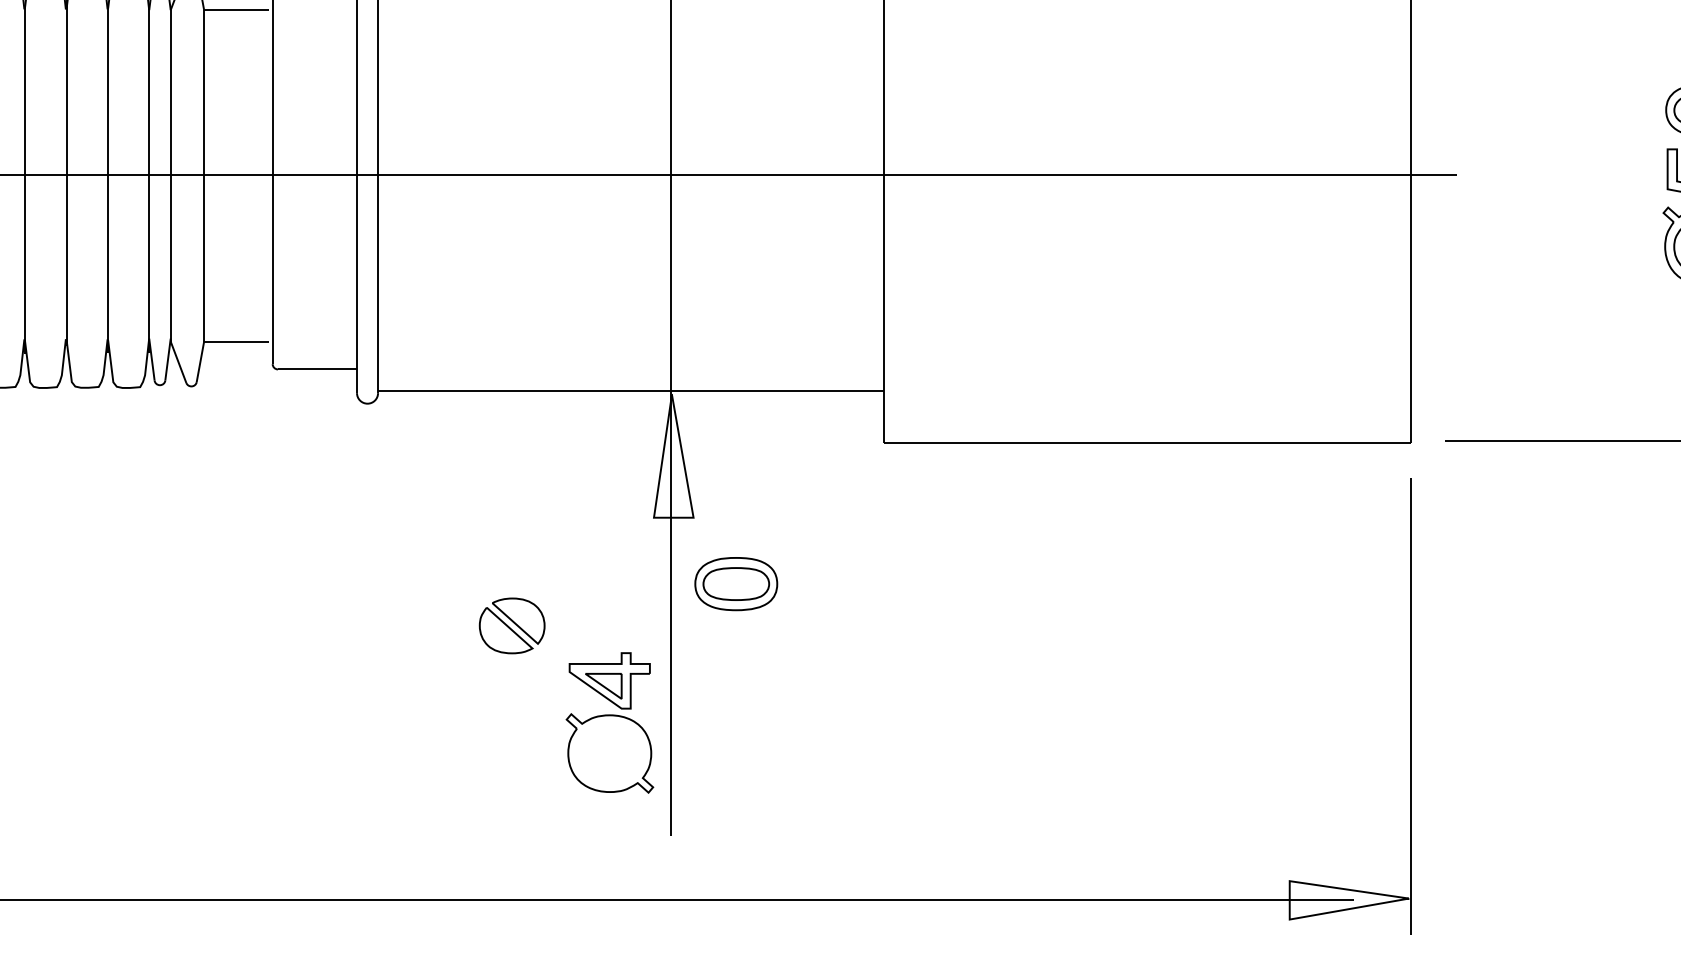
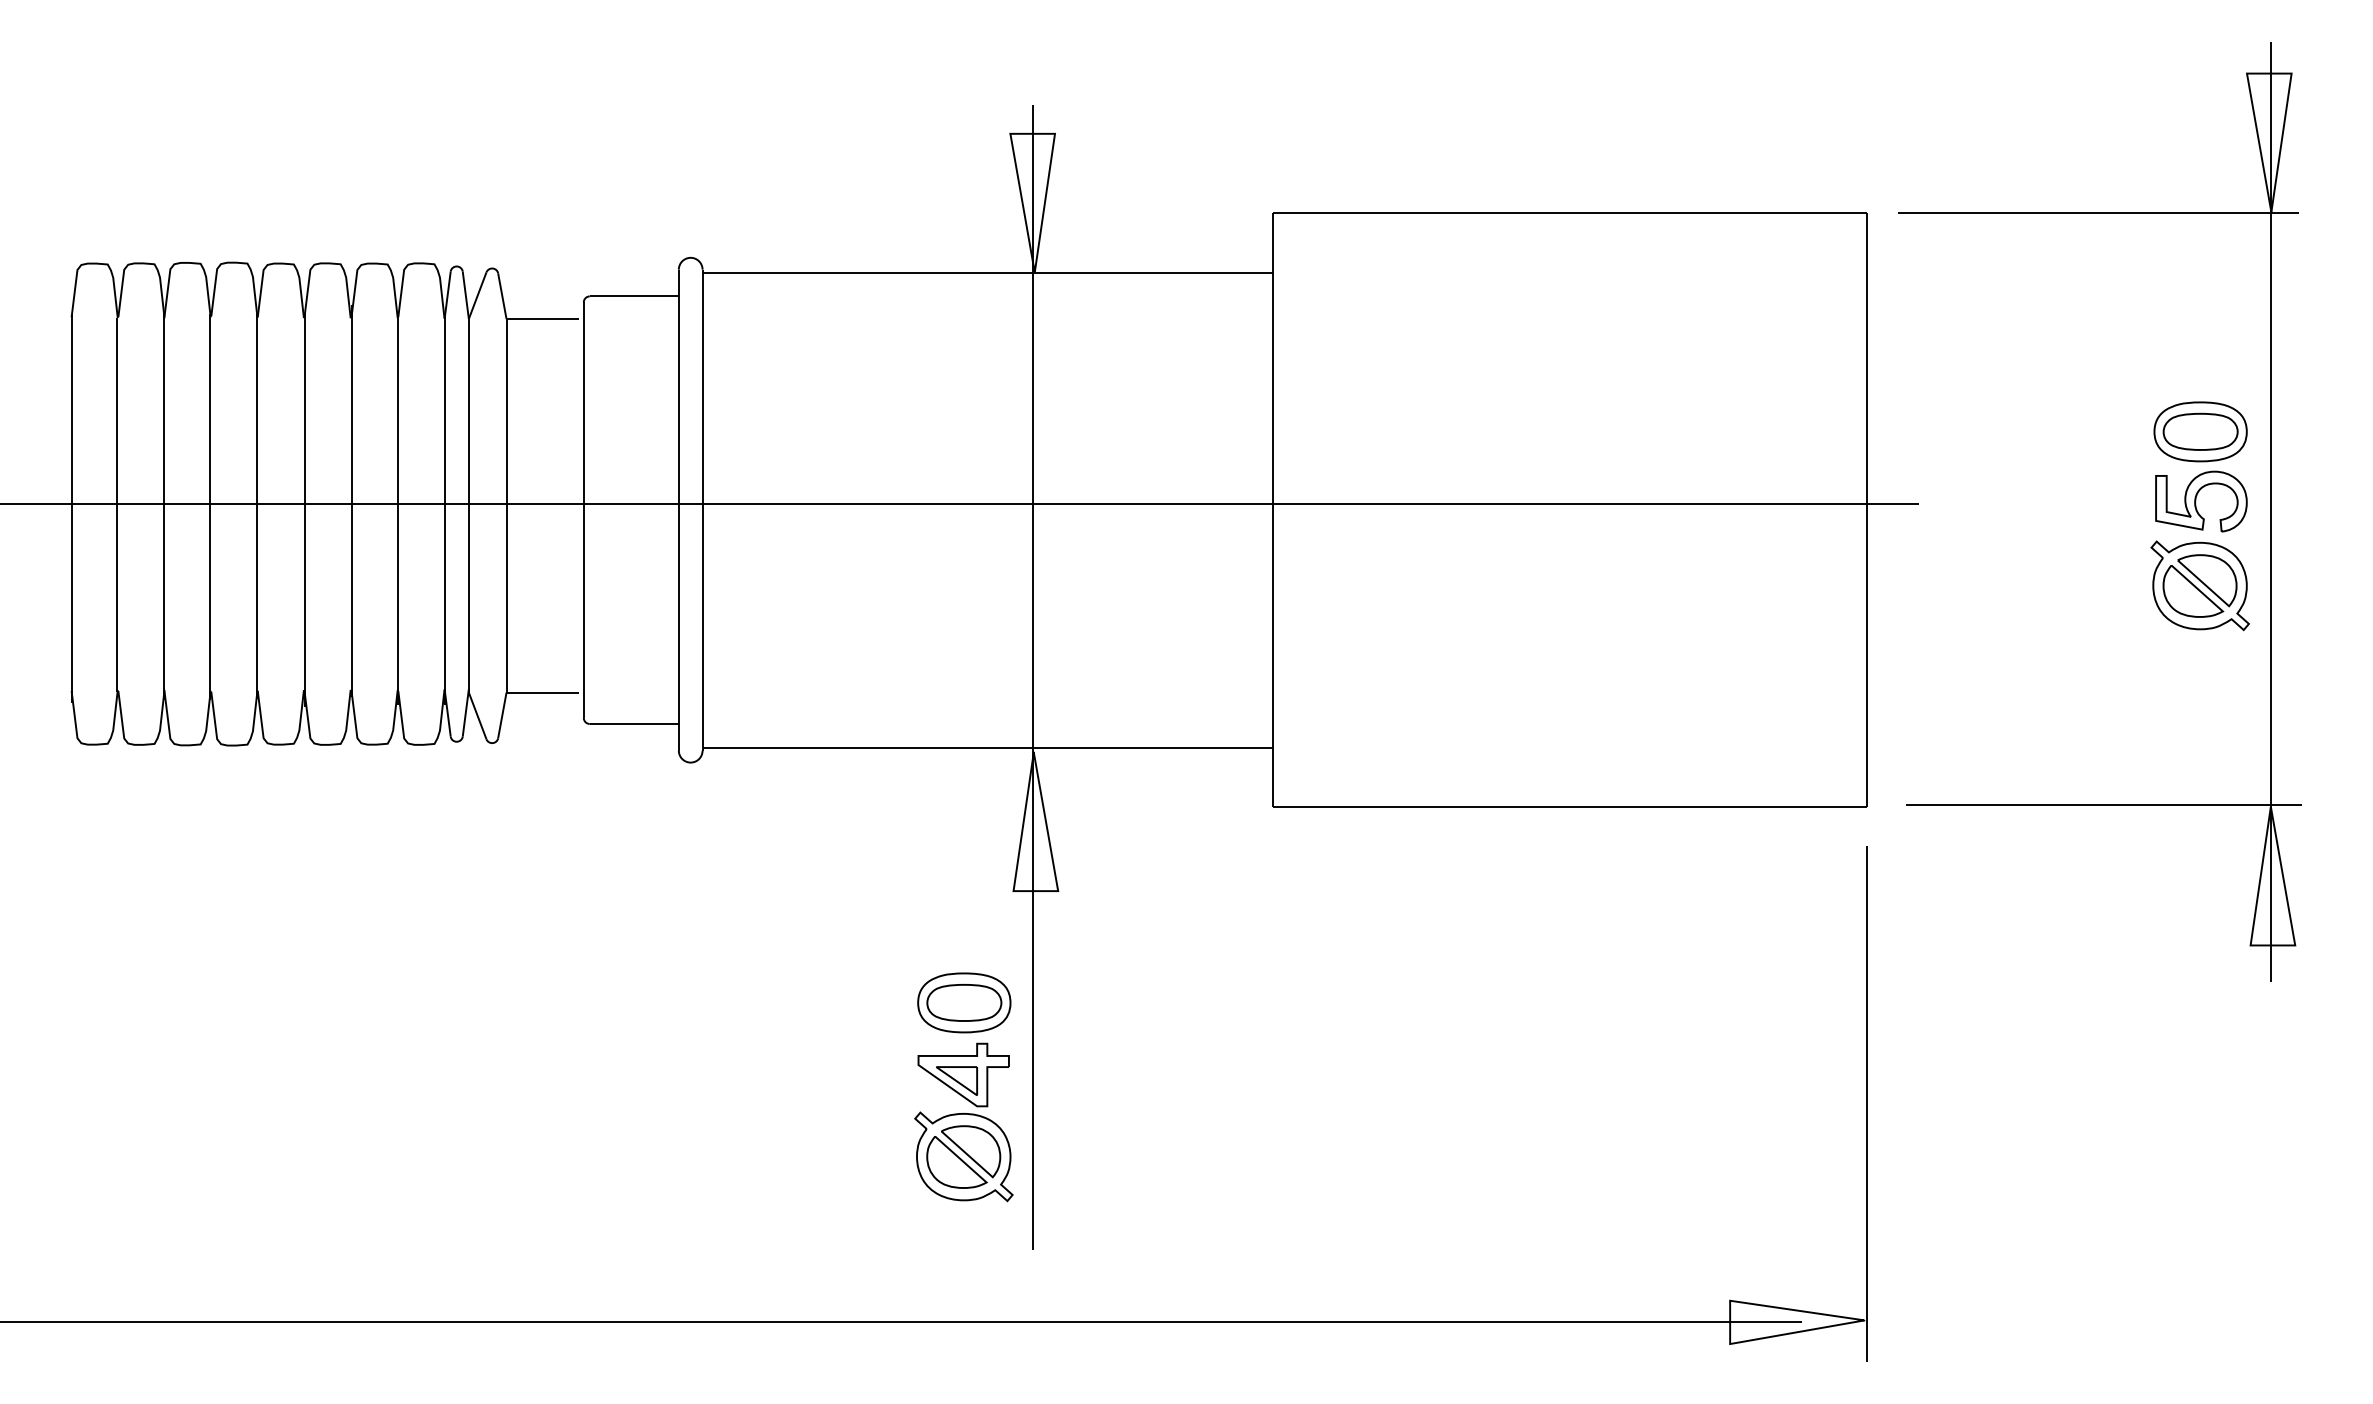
part: (736, 583) -> (964, 1002), moved
part: (511, 625) -> (963, 1156), moved

